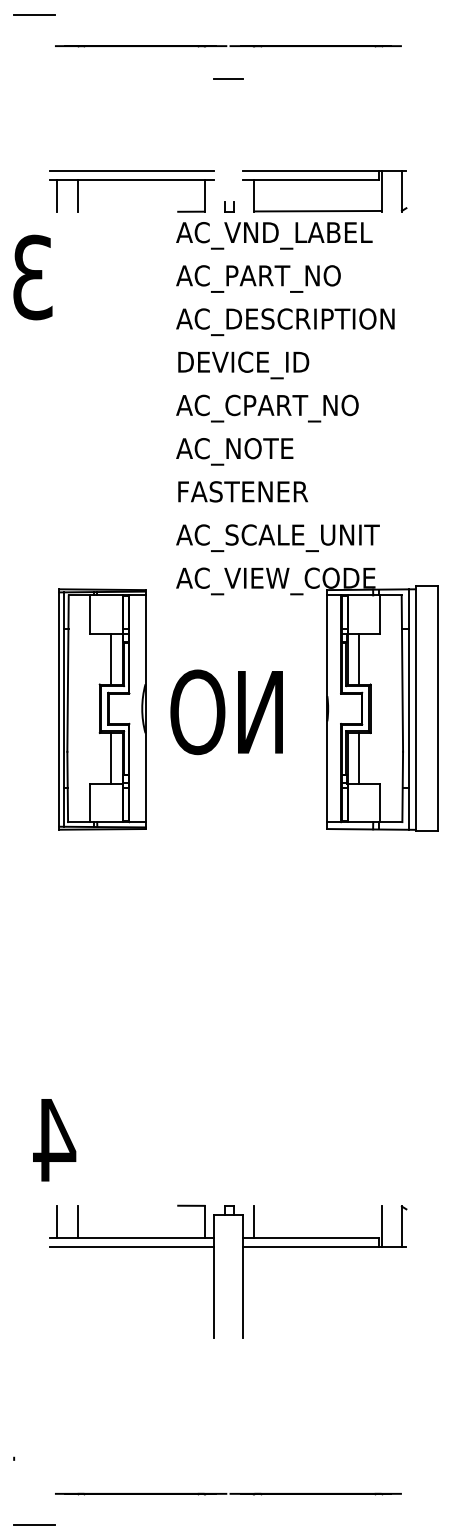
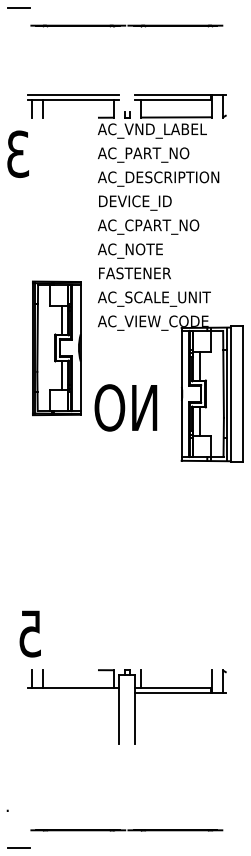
line: (227, 78) -> (126, 43), removed
part: (101, 709) -> (56, 348), moved
text: (226, 711) -> (125, 407), moved
text: (55, 1139) -> (30, 633), 4 -> 5
line: (130, 1247) -> (72, 693), removed

